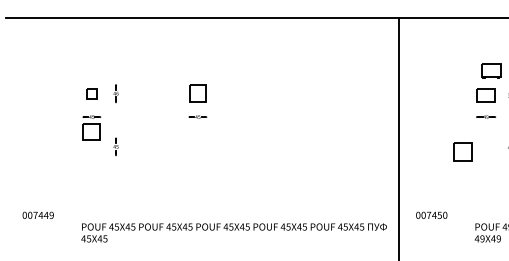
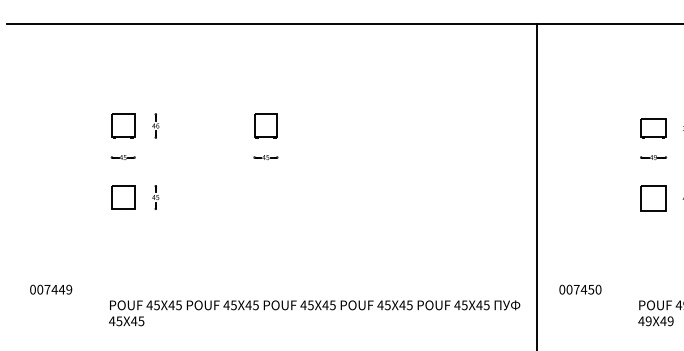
part: (491, 71) -> (660, 95), removed
part: (92, 93) -> (123, 125), size x1.67
part: (92, 131) -> (123, 197), moved
part: (463, 152) -> (653, 198), moved

